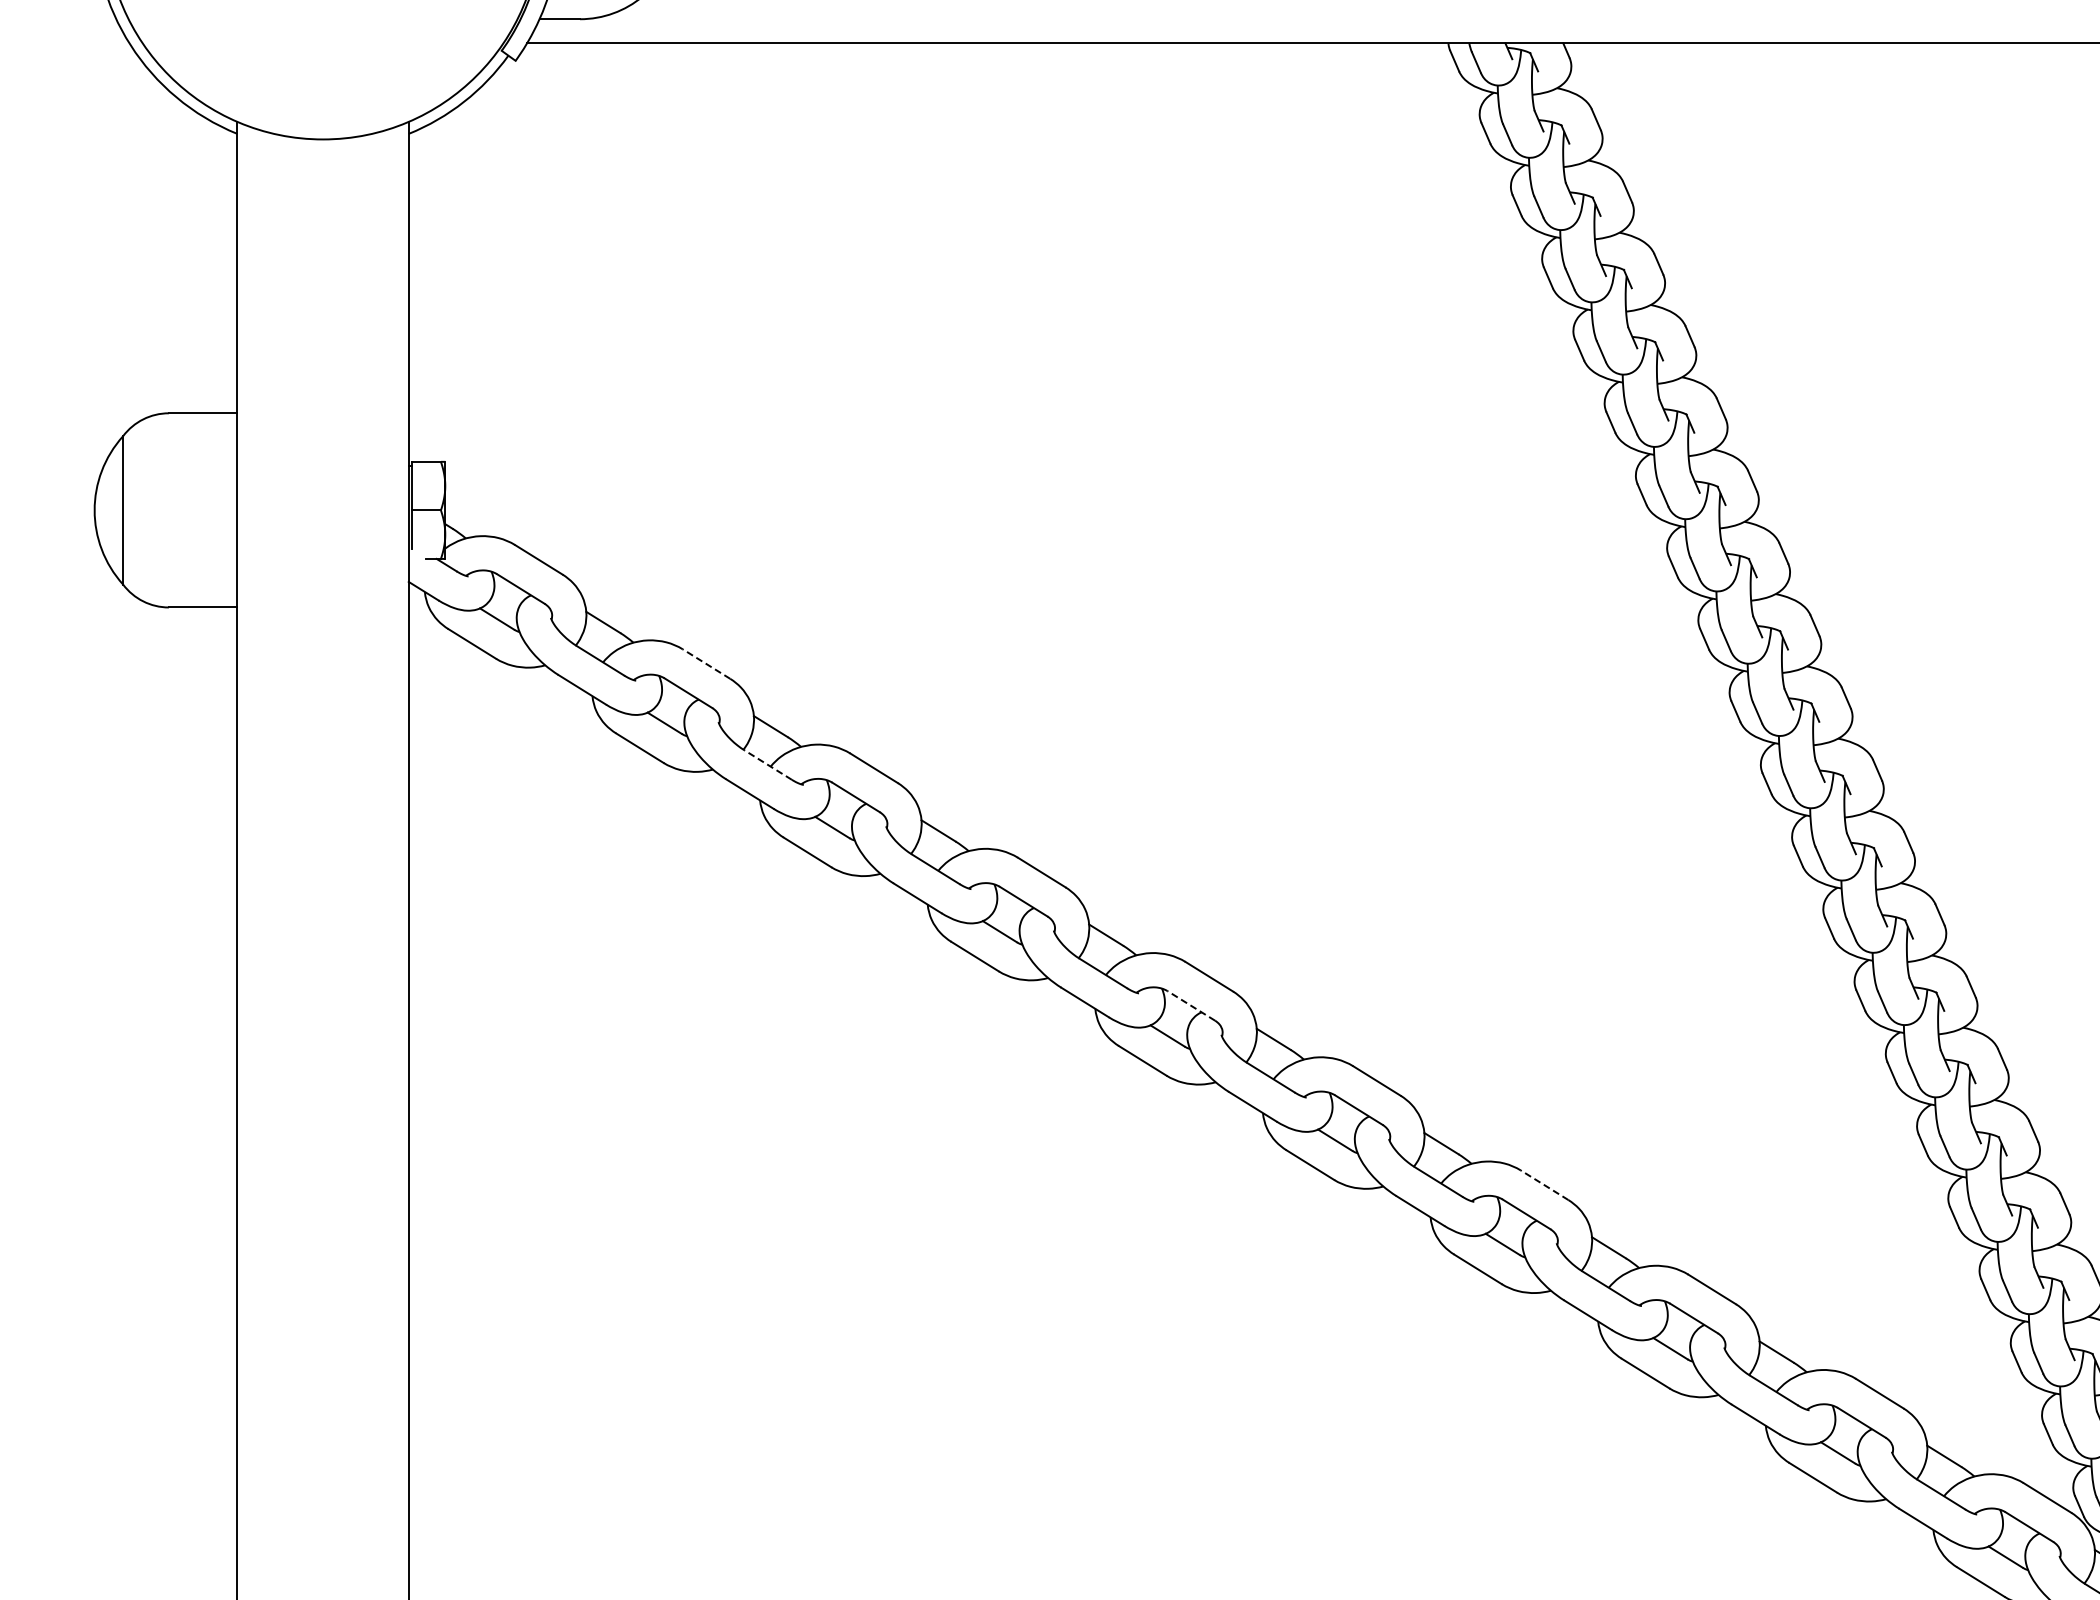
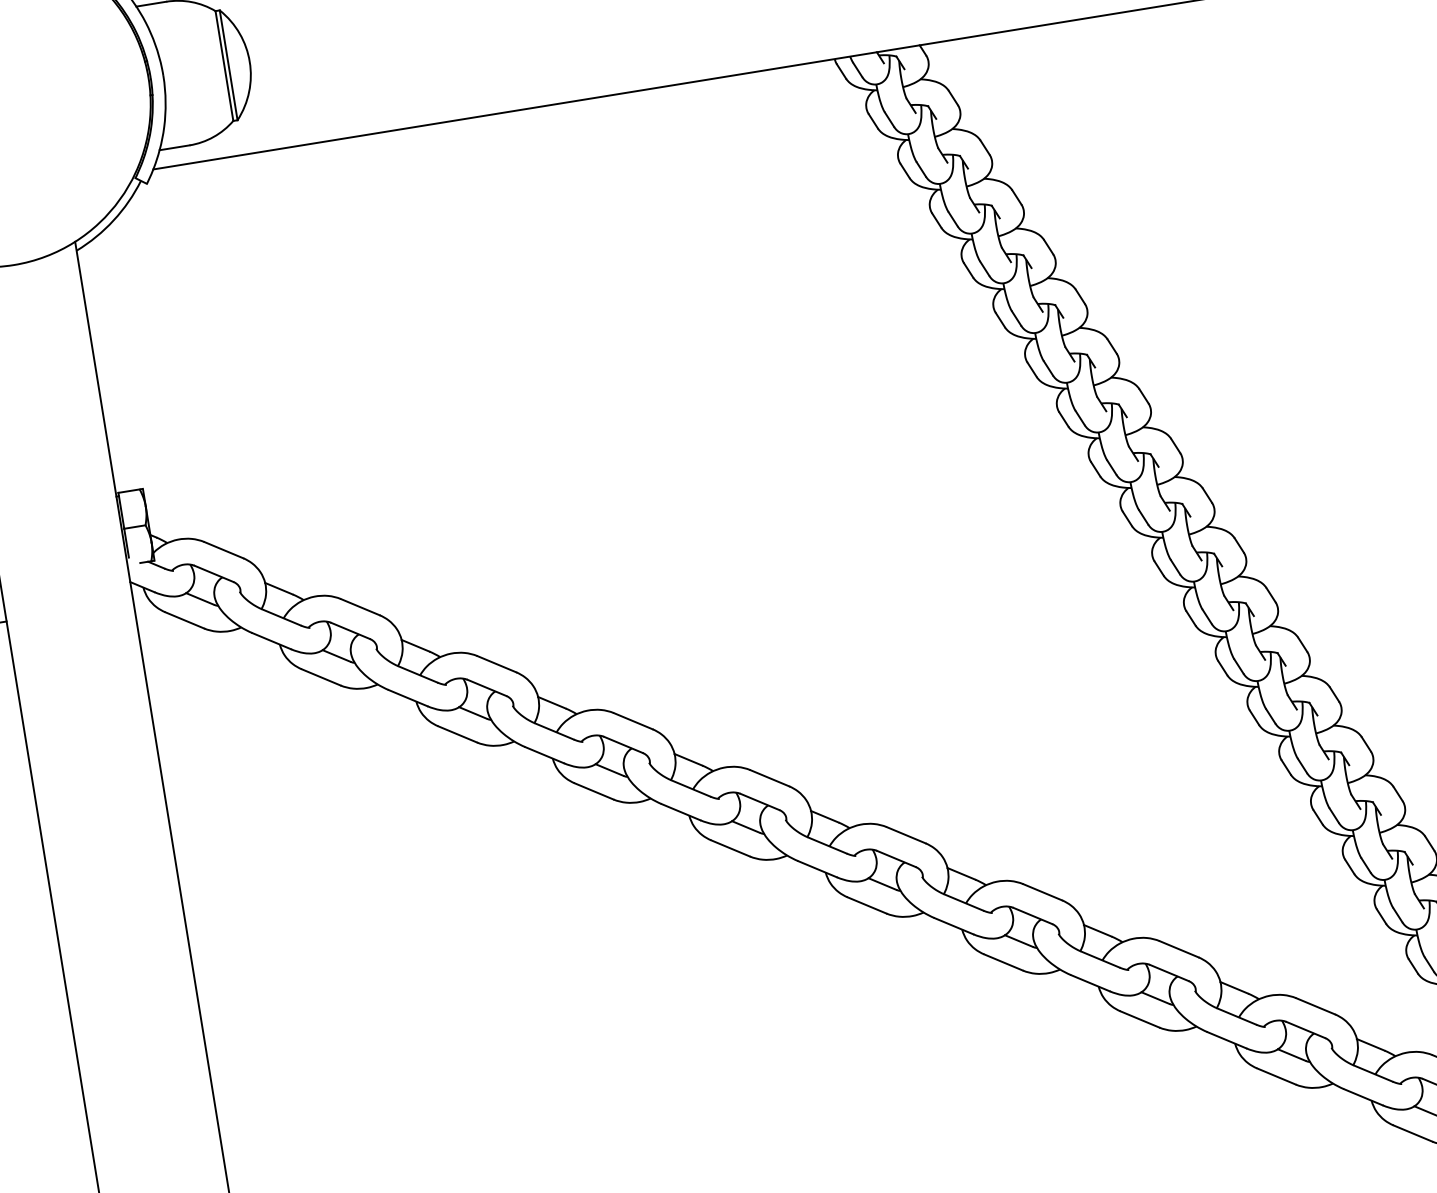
line: (706, 663) -> (360, 606), dashed -> solid
line: (767, 764) -> (417, 674), dashed -> solid
line: (1190, 1005) -> (759, 801), dashed -> solid
line: (1544, 1184) -> (1042, 891), dashed -> solid

